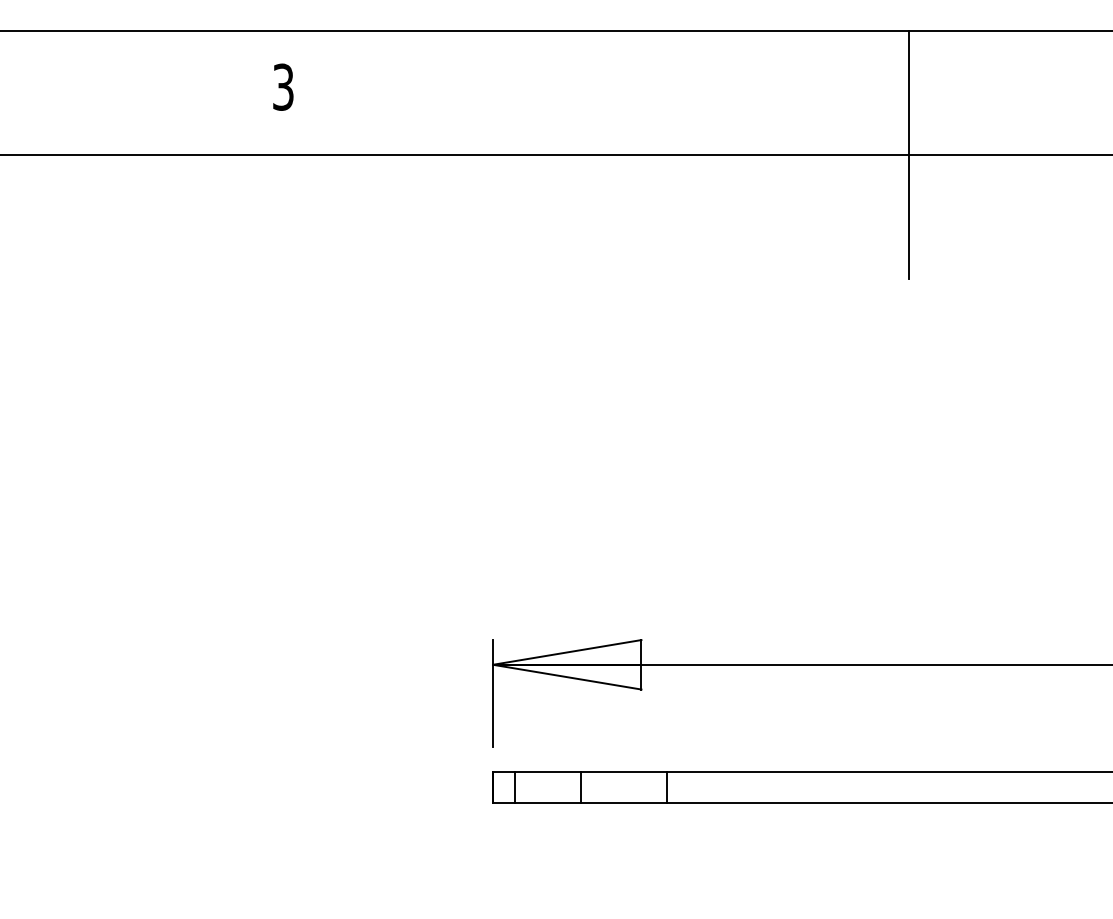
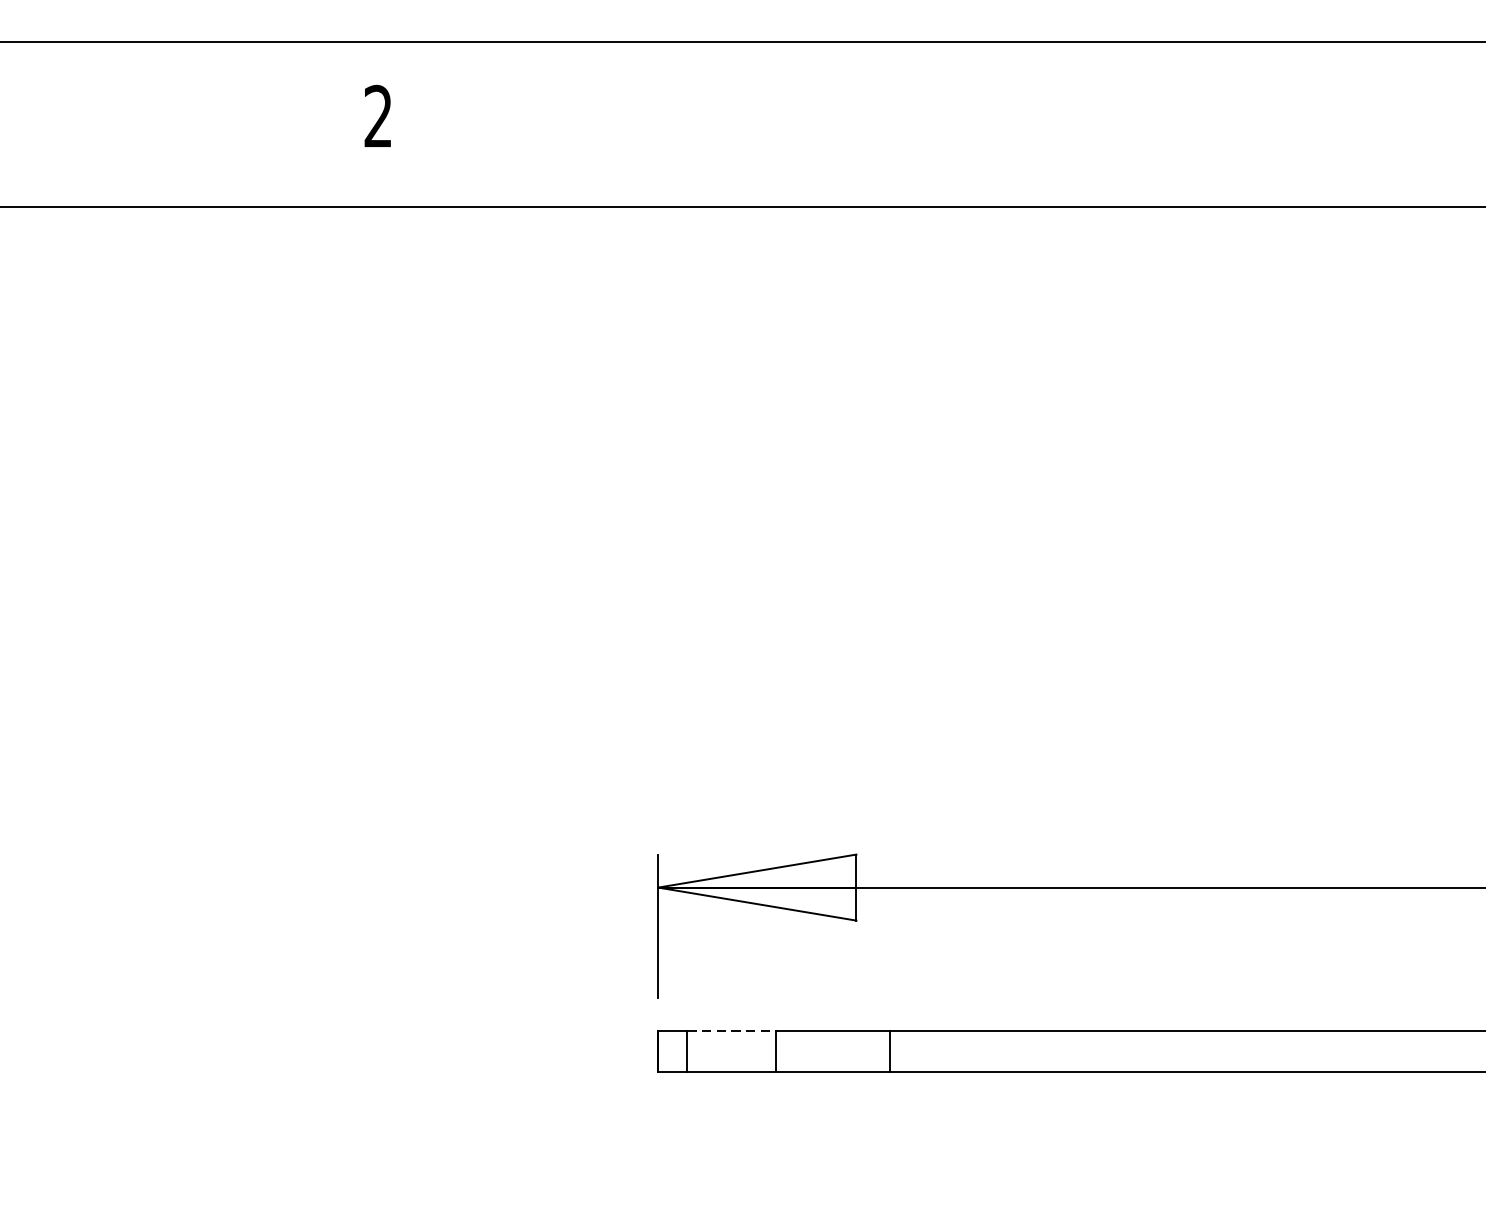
text: (283, 86) -> (378, 115), 3 -> 2
line: (909, 154) -> (1214, 206), removed
line: (548, 772) -> (732, 1031), solid -> dashed

